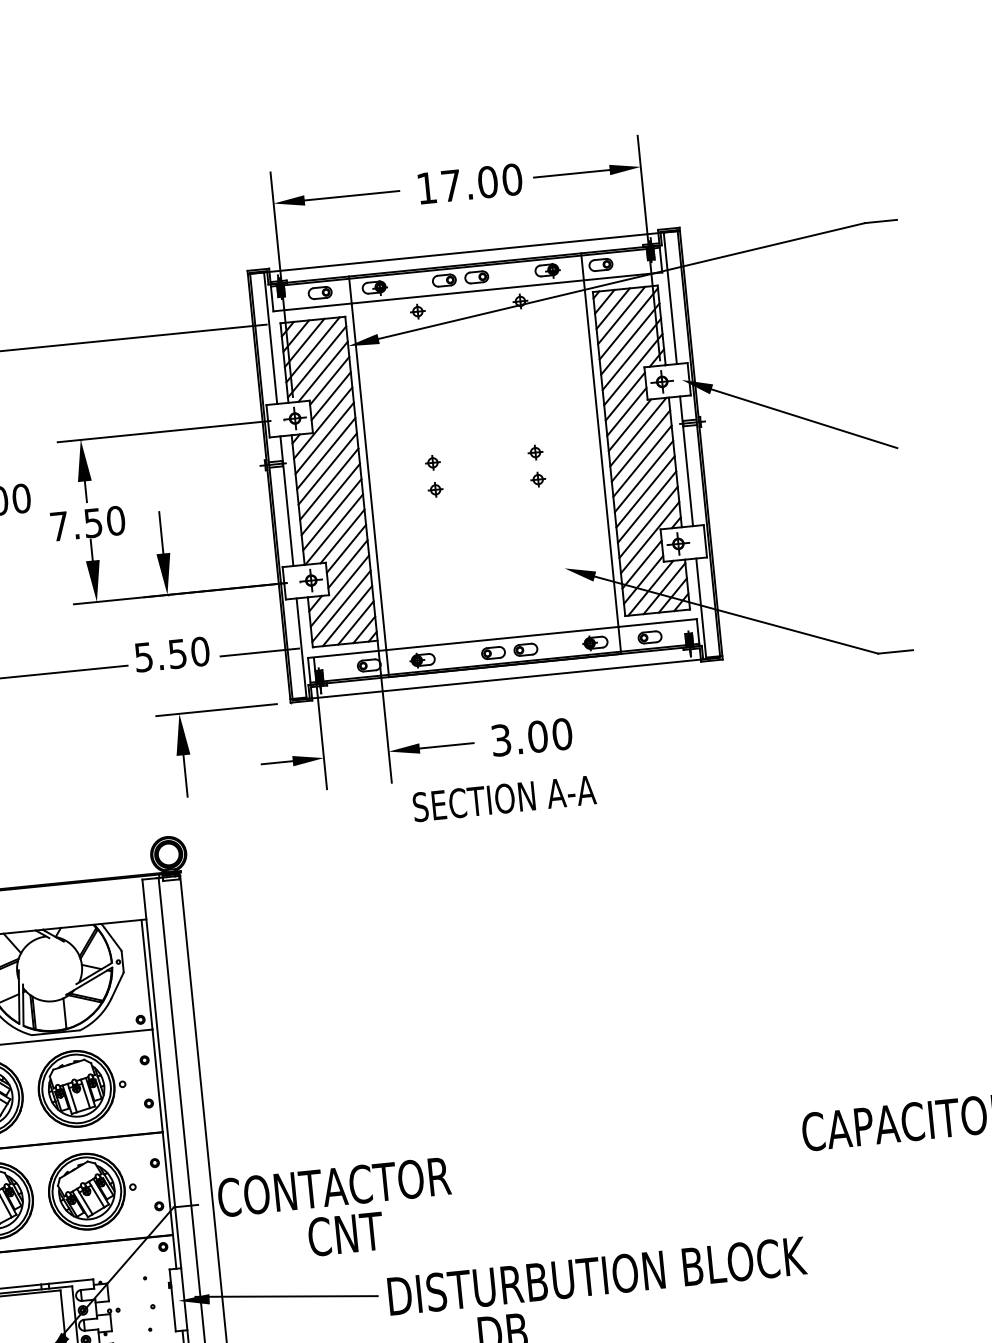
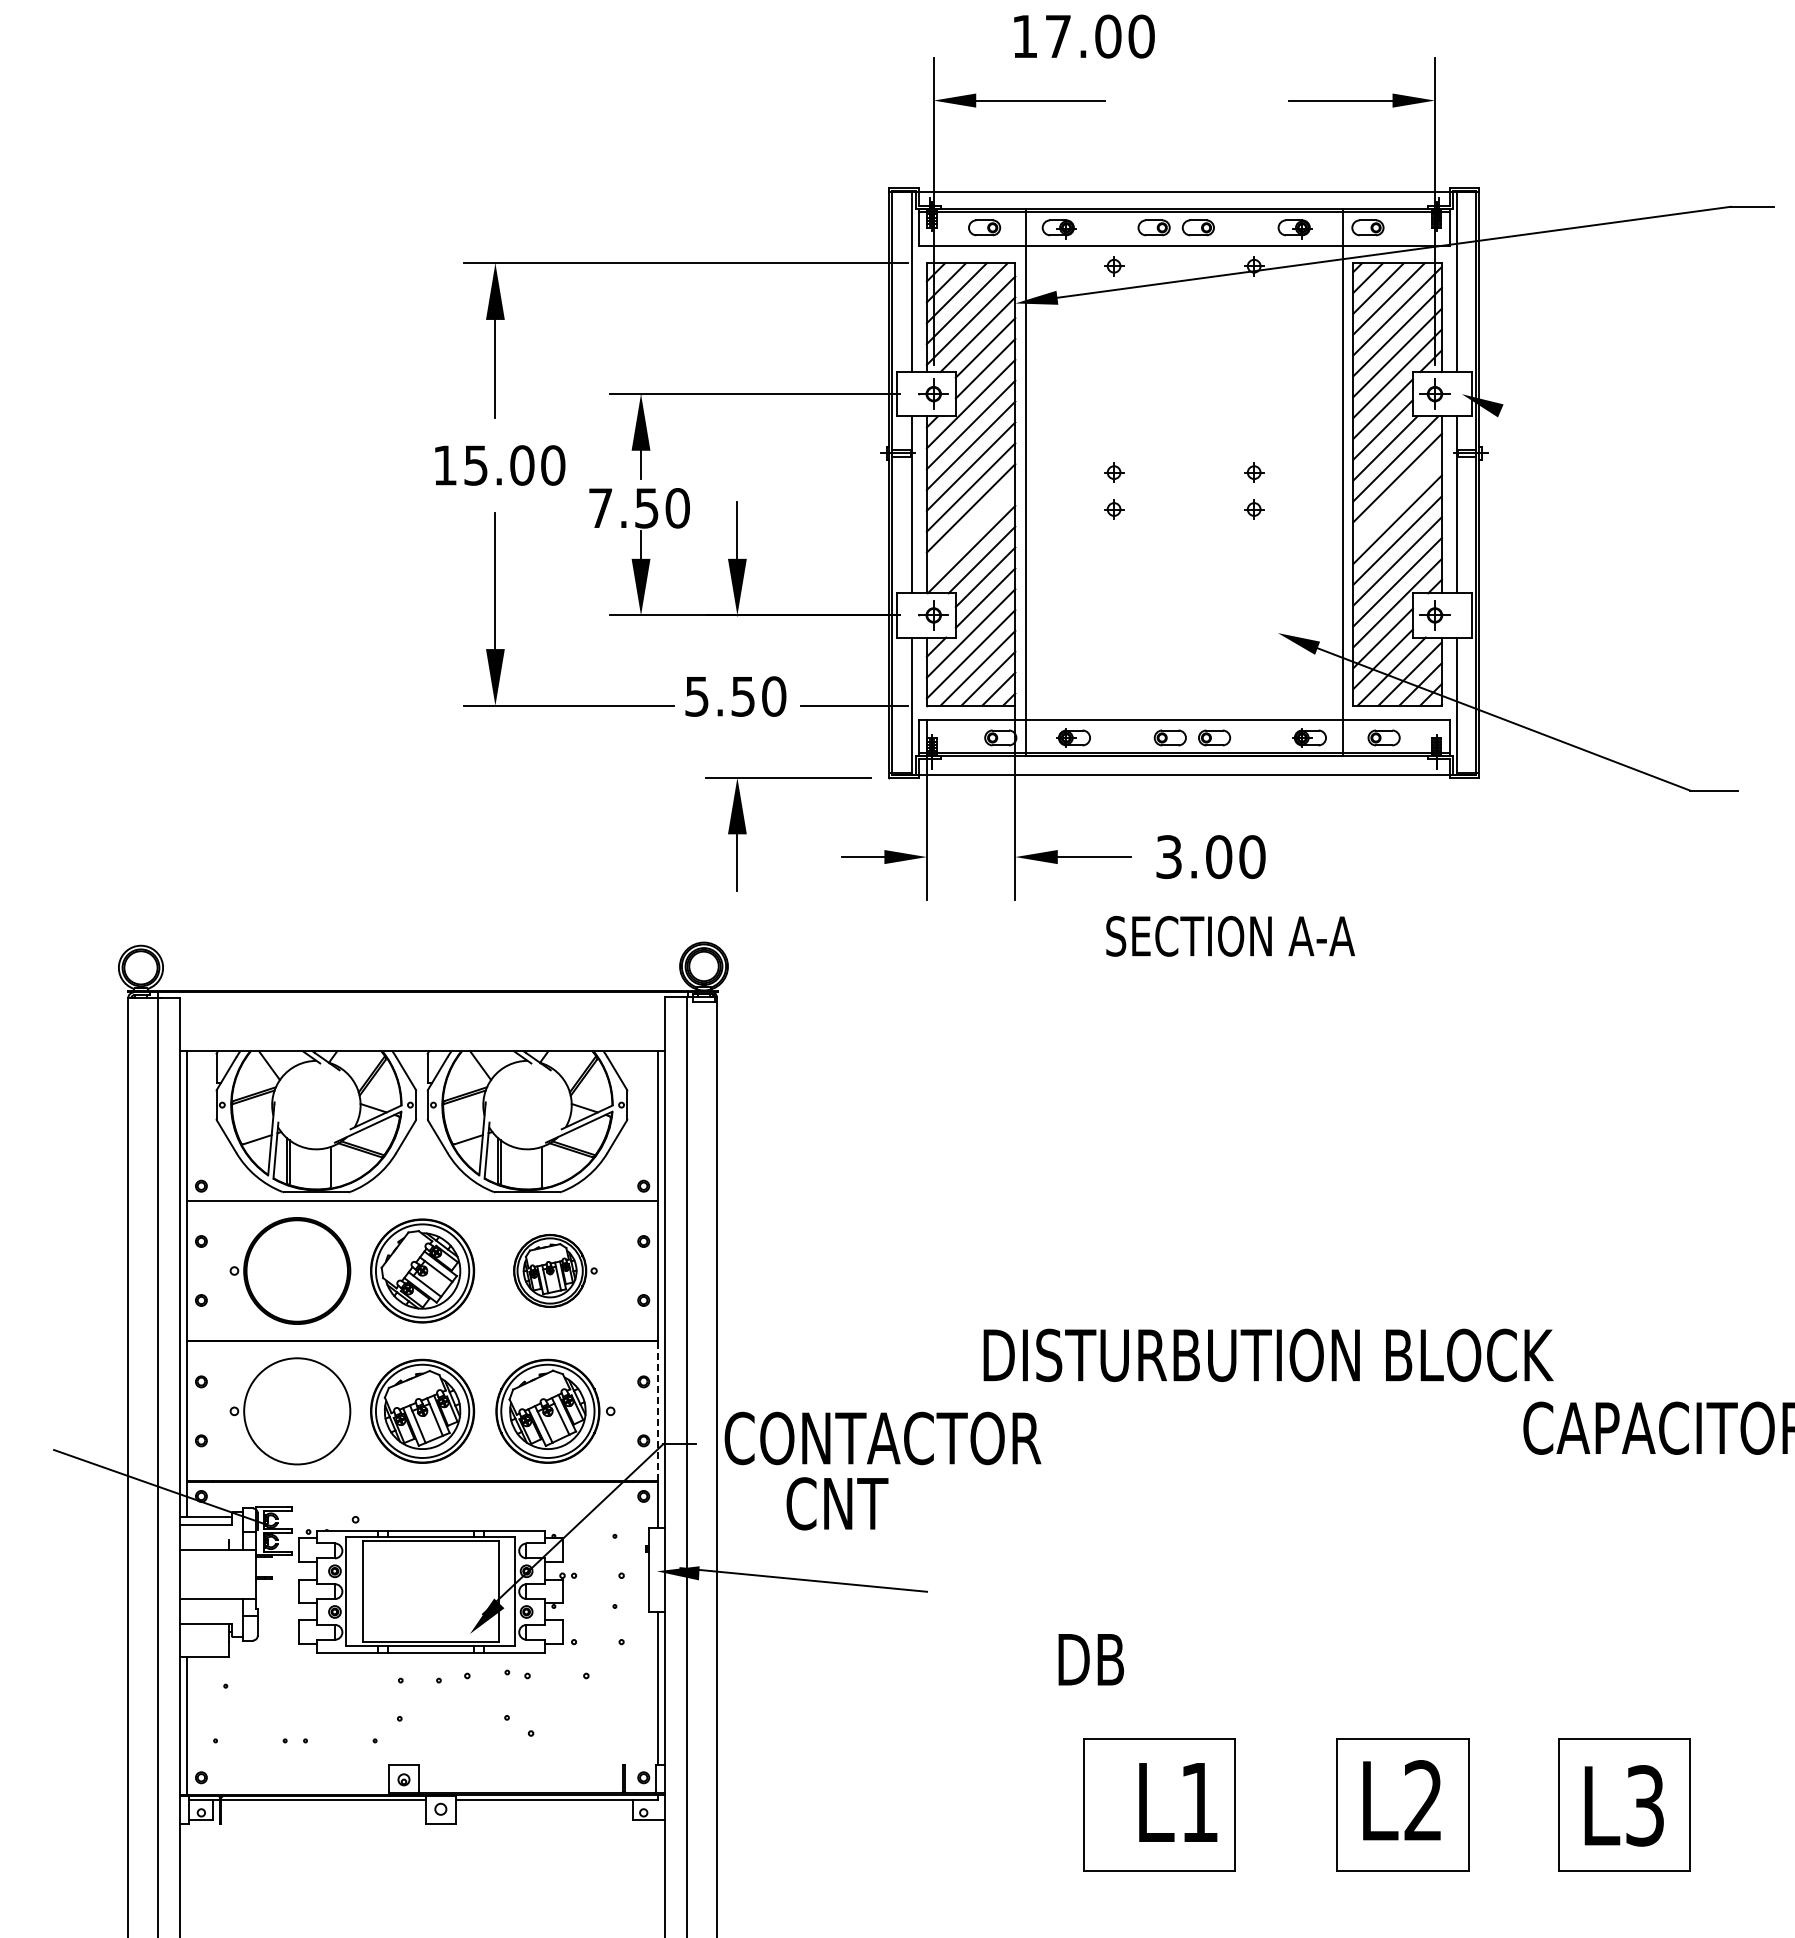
text: (470, 183) -> (1084, 36), moved
line: (803, 418) -> (1621, 462), removed
line: (642, 461) -> (1397, 498), removed
line: (331, 514) -> (970, 529), removed
text: (504, 798) -> (1230, 936), moved
part: (82, 1088) -> (555, 1270), size x0.7
line: (167, 1183) -> (658, 1410), solid -> dashed
text: (346, 1234) -> (837, 1503), moved
text: (597, 1275) -> (1268, 1354), moved

